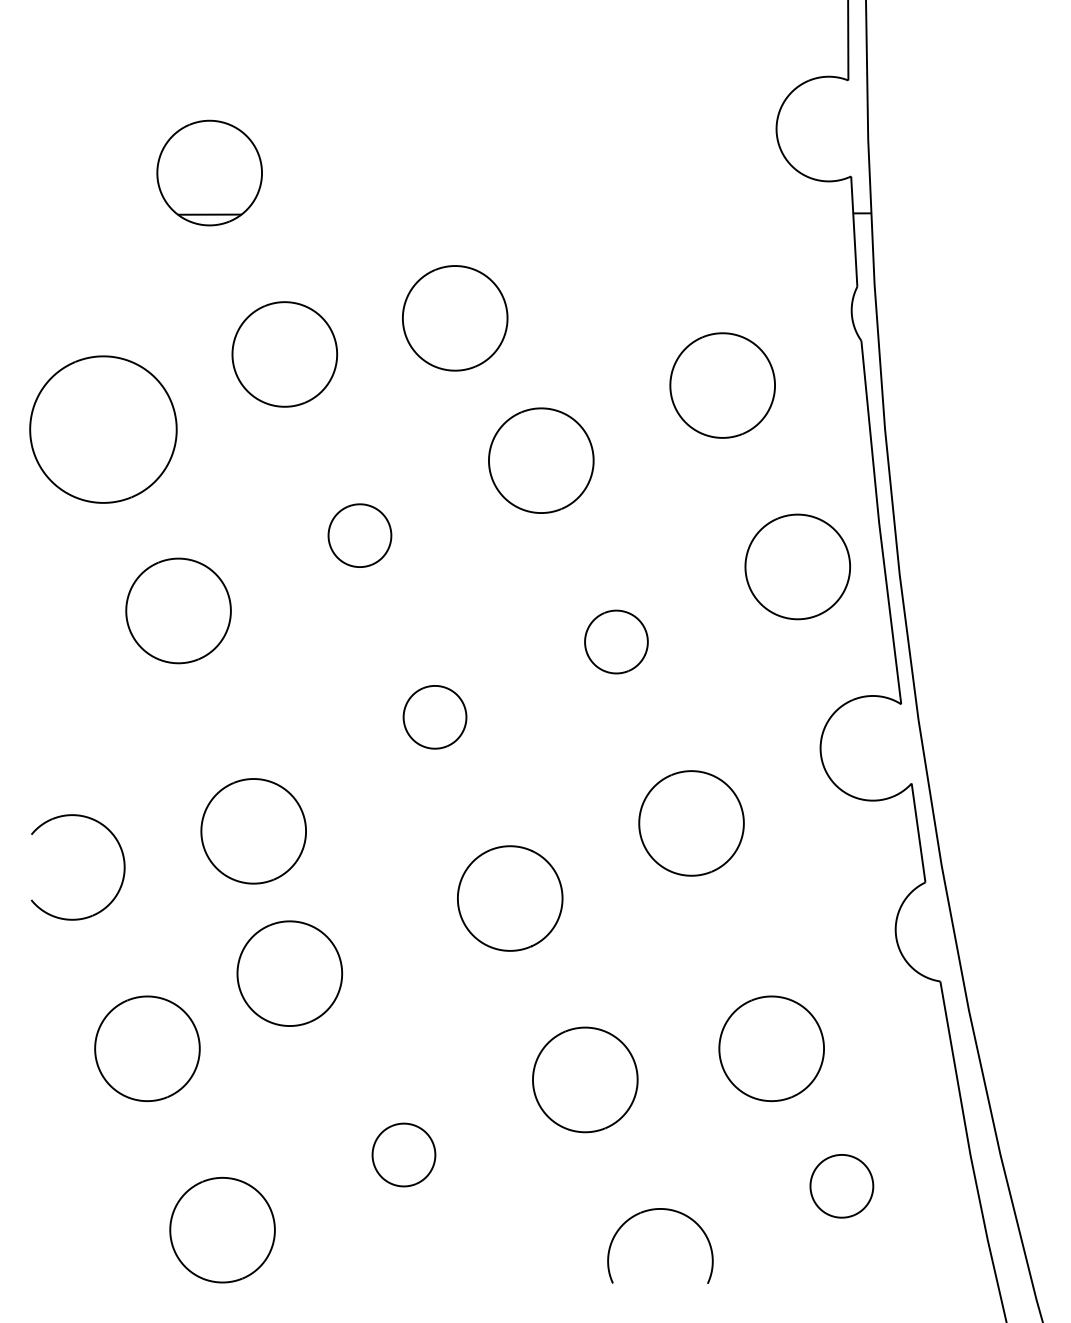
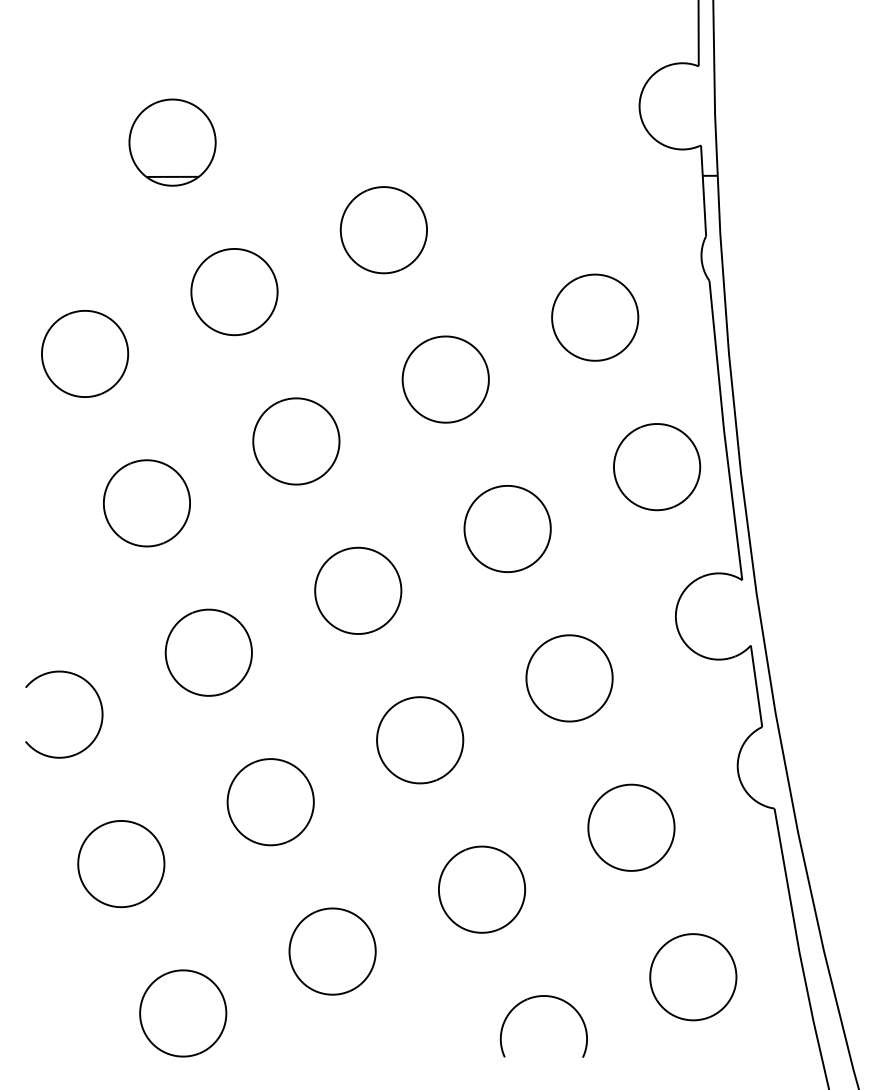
part: (455, 318) -> (384, 230), moved
part: (103, 429) -> (85, 353), size x0.71
part: (359, 535) -> (296, 441), size x1.67
part: (616, 641) -> (507, 528), size x1.67
part: (434, 717) -> (357, 591), size x1.67
part: (253, 831) -> (208, 652), moved
part: (289, 973) -> (270, 802), moved
part: (771, 1048) -> (631, 827), moved
part: (403, 1154) -> (332, 951), size x1.67
part: (841, 1186) -> (693, 977), size x1.67

